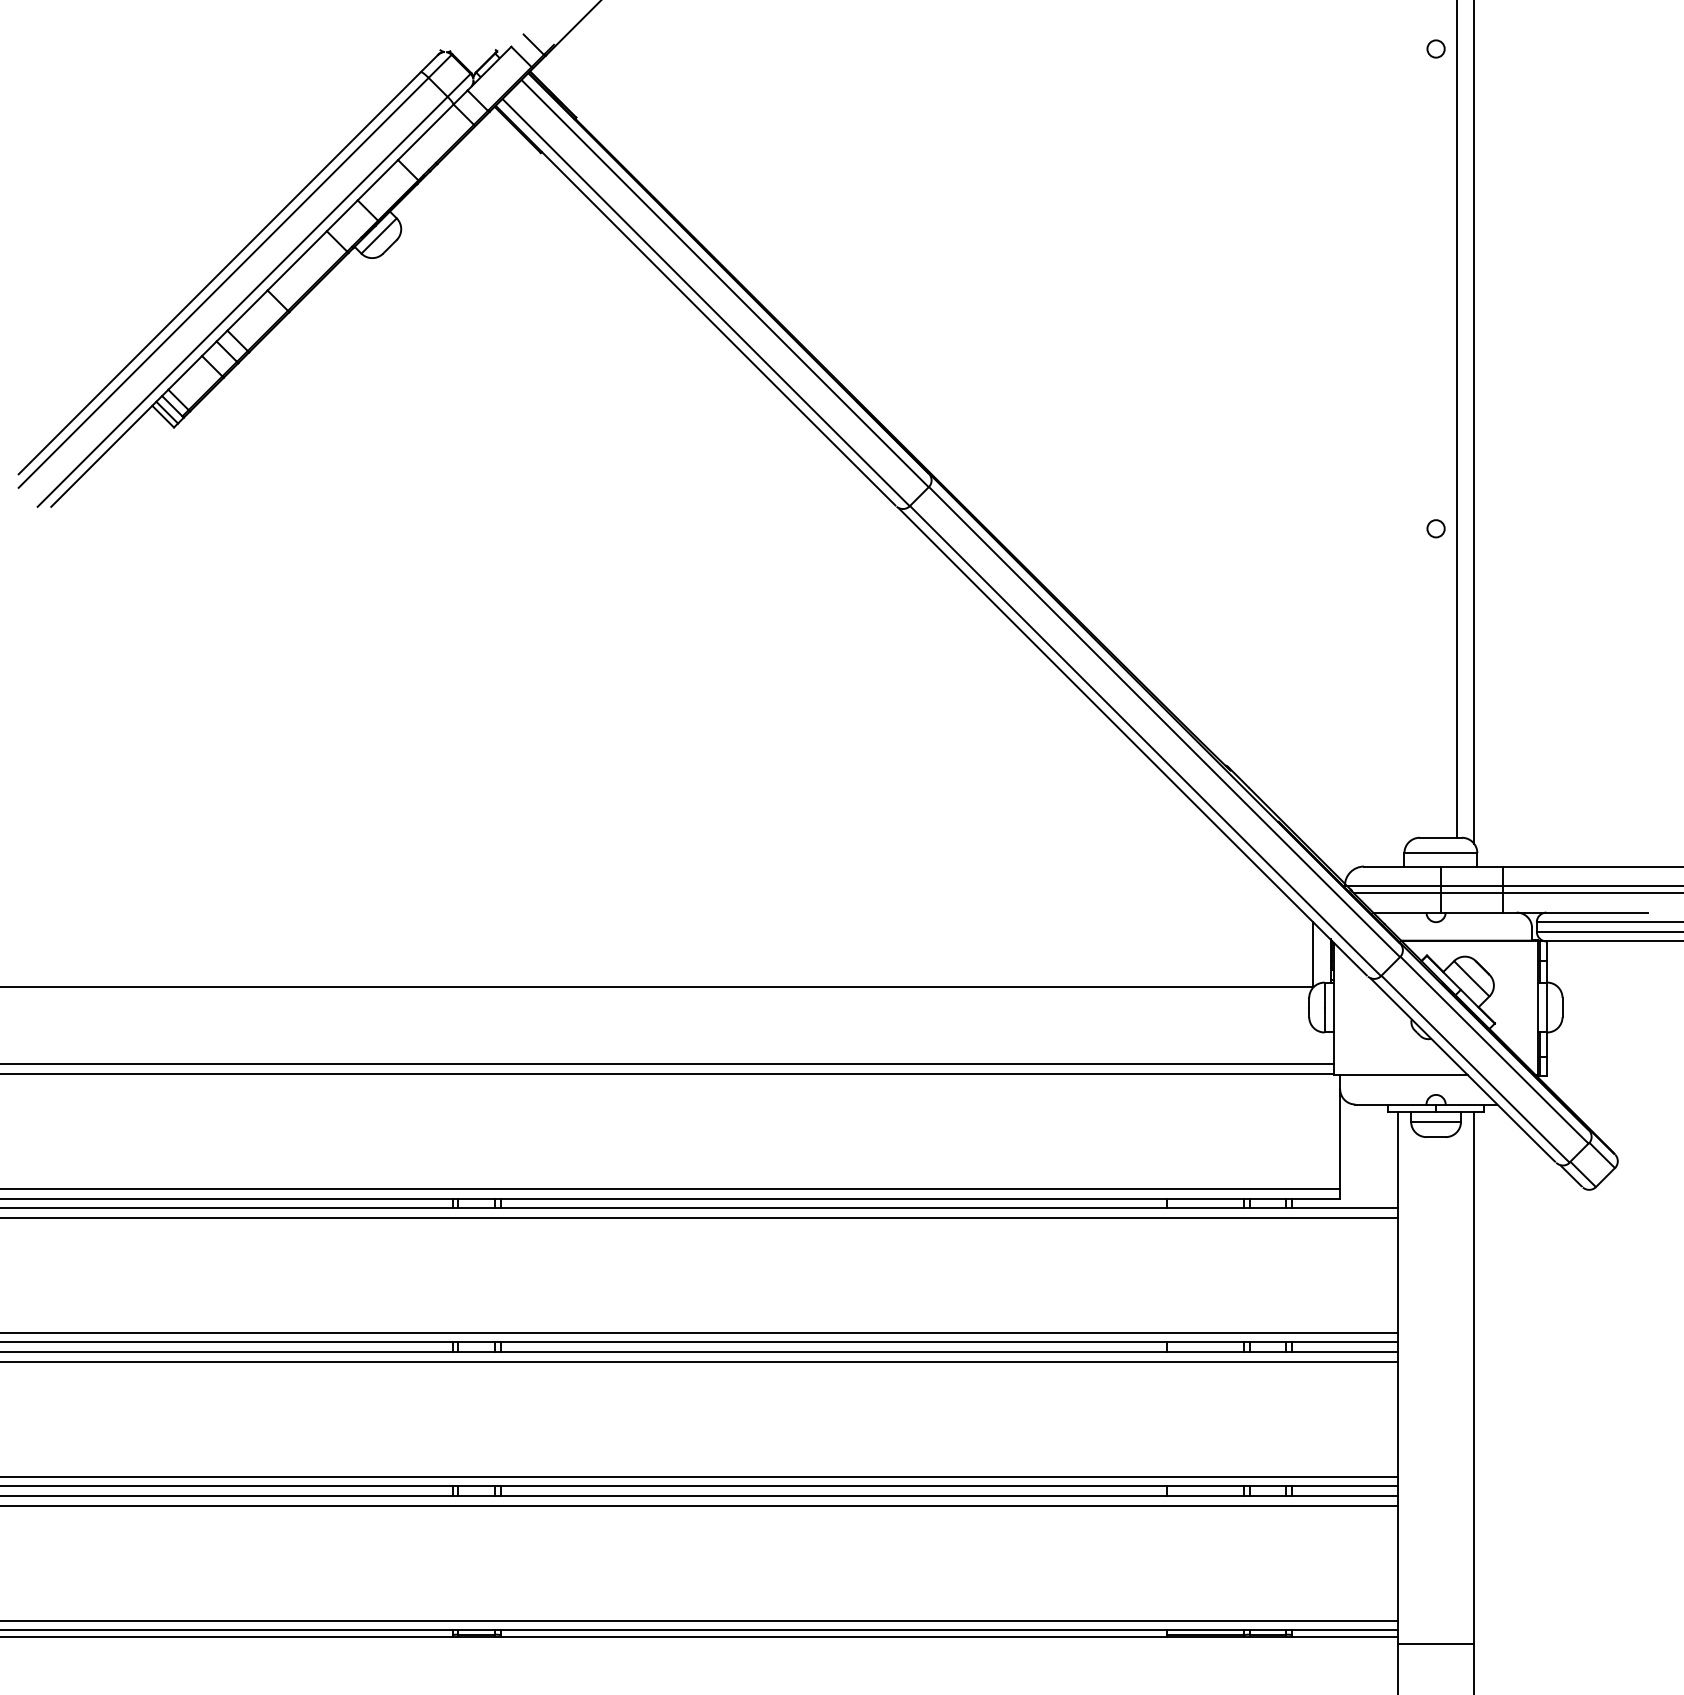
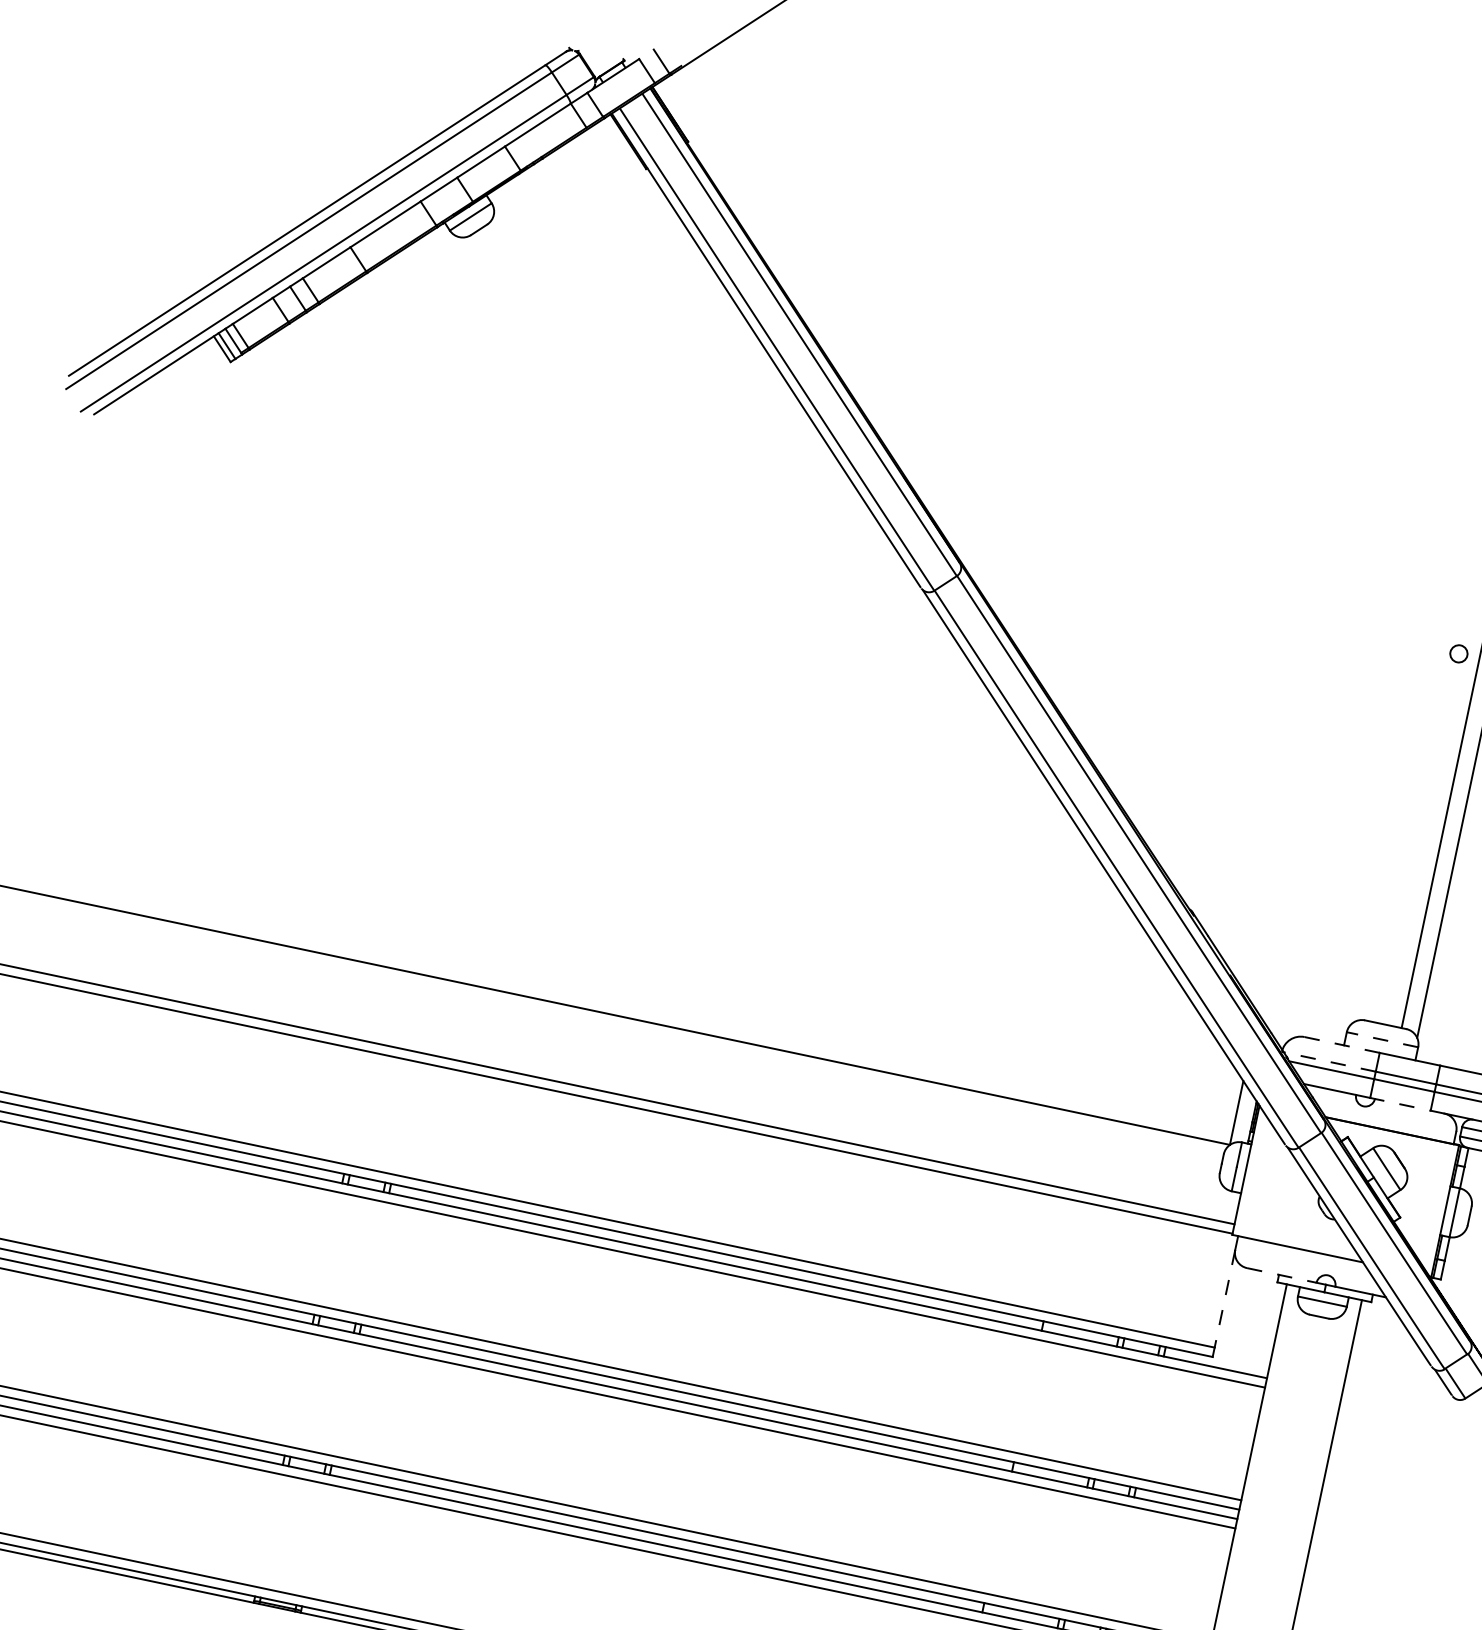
circle: (1435, 528) -> (1458, 653), moved
line: (1440, 853) -> (1382, 1040), solid -> dashed
line: (1403, 866) -> (1343, 1045), solid -> dashed
line: (1392, 885) -> (1328, 1061), solid -> dashed
line: (1481, 912) -> (1410, 1106), solid -> dashed
line: (1390, 1104) -> (1281, 1275), solid -> dashed
line: (1340, 1139) -> (1225, 1299), solid -> dashed

